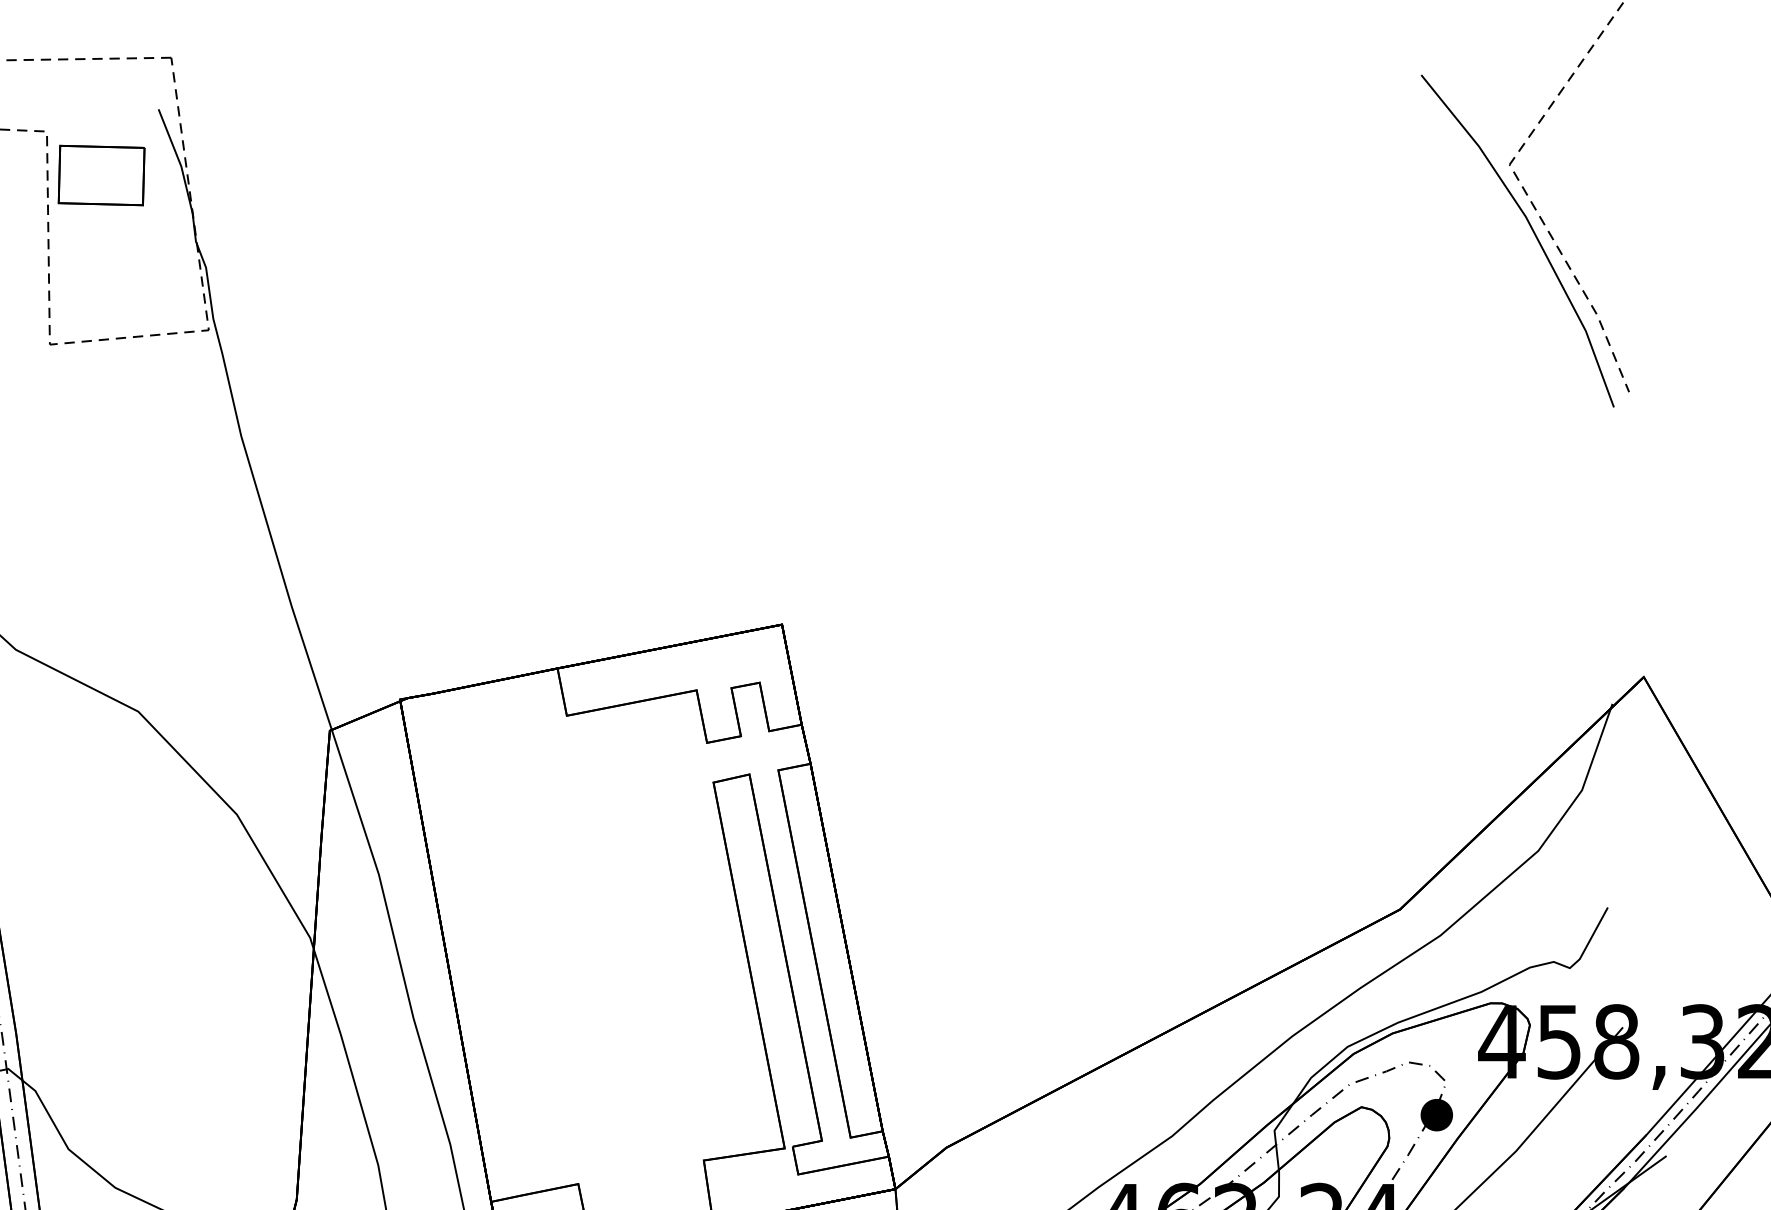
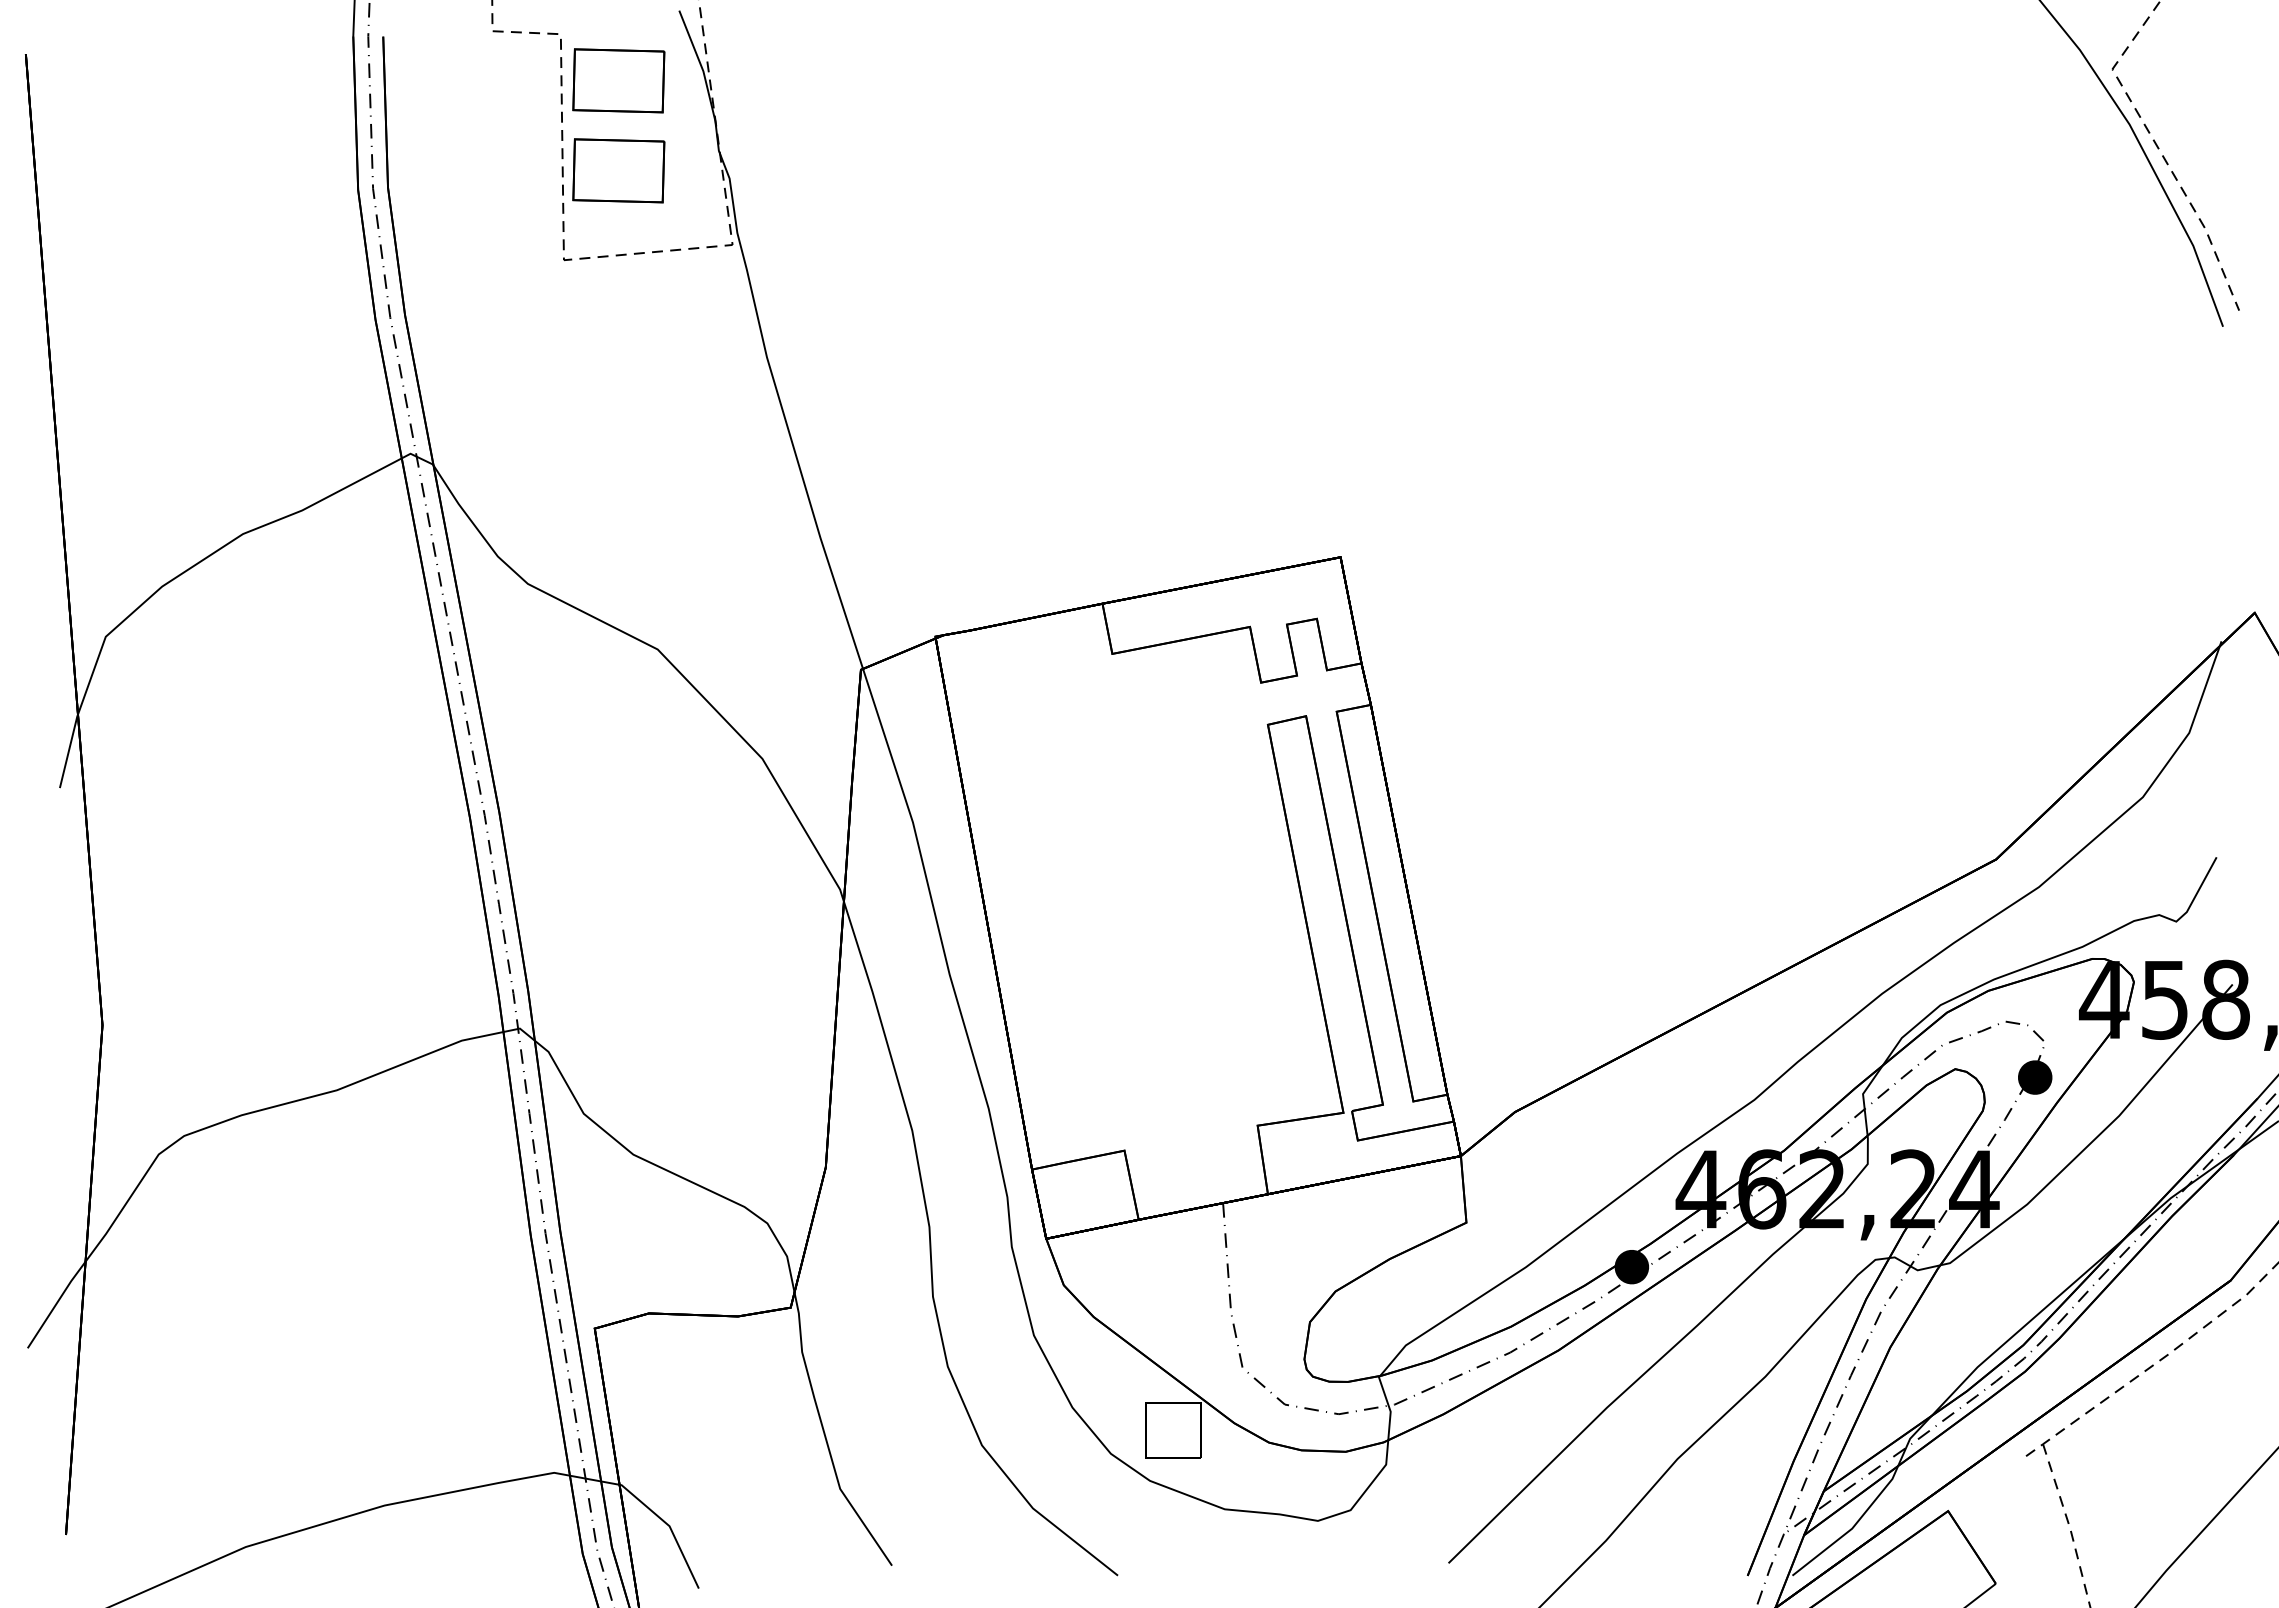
part: (101, 260) -> (618, 170), added

